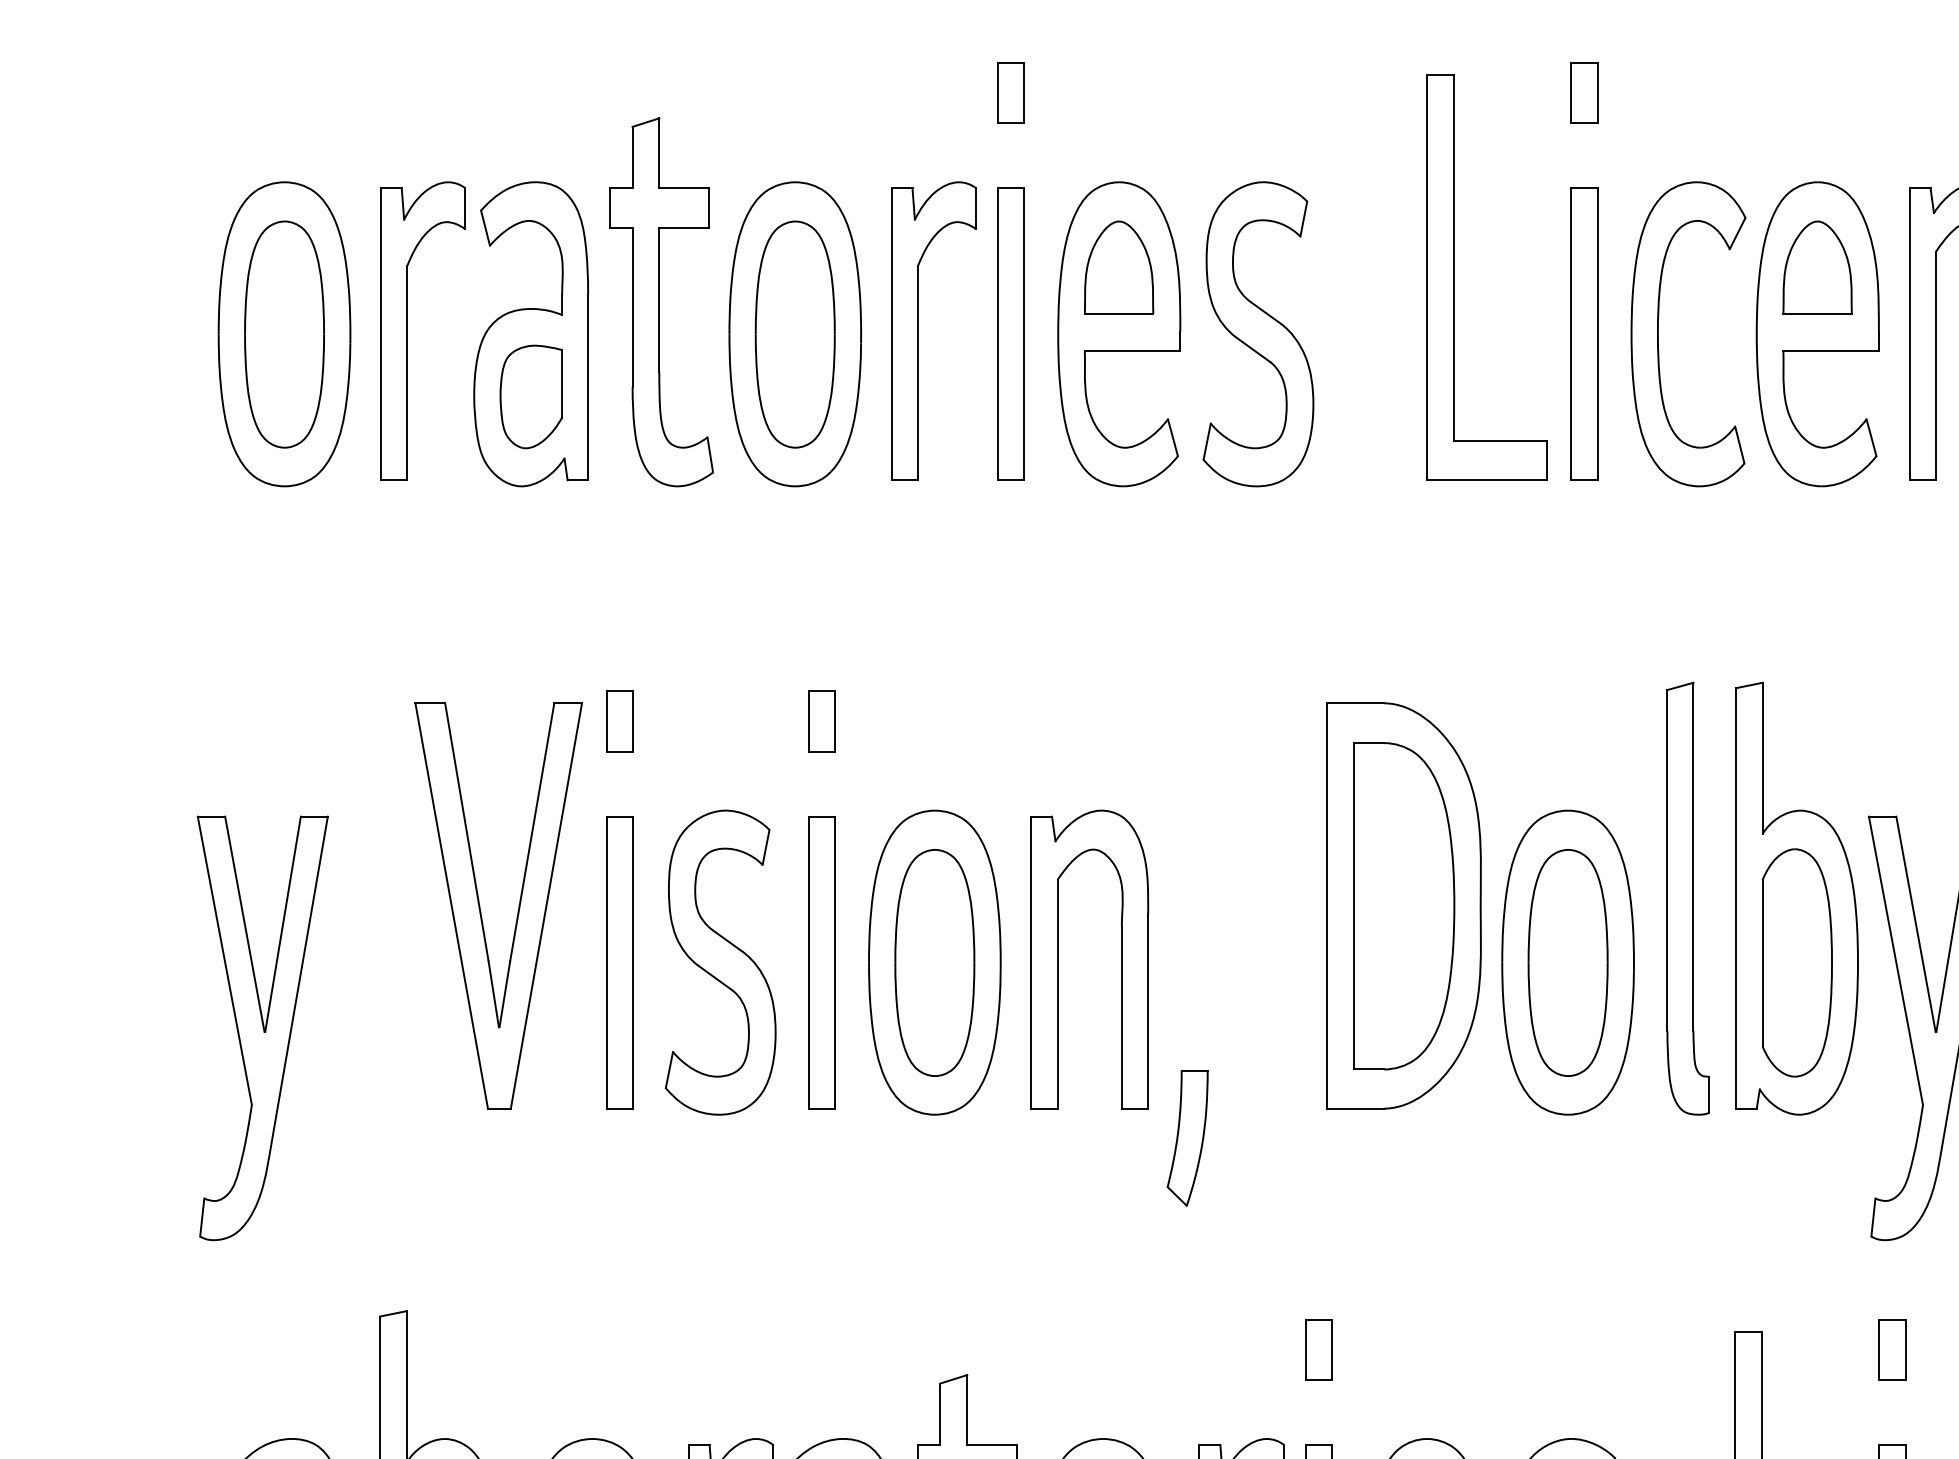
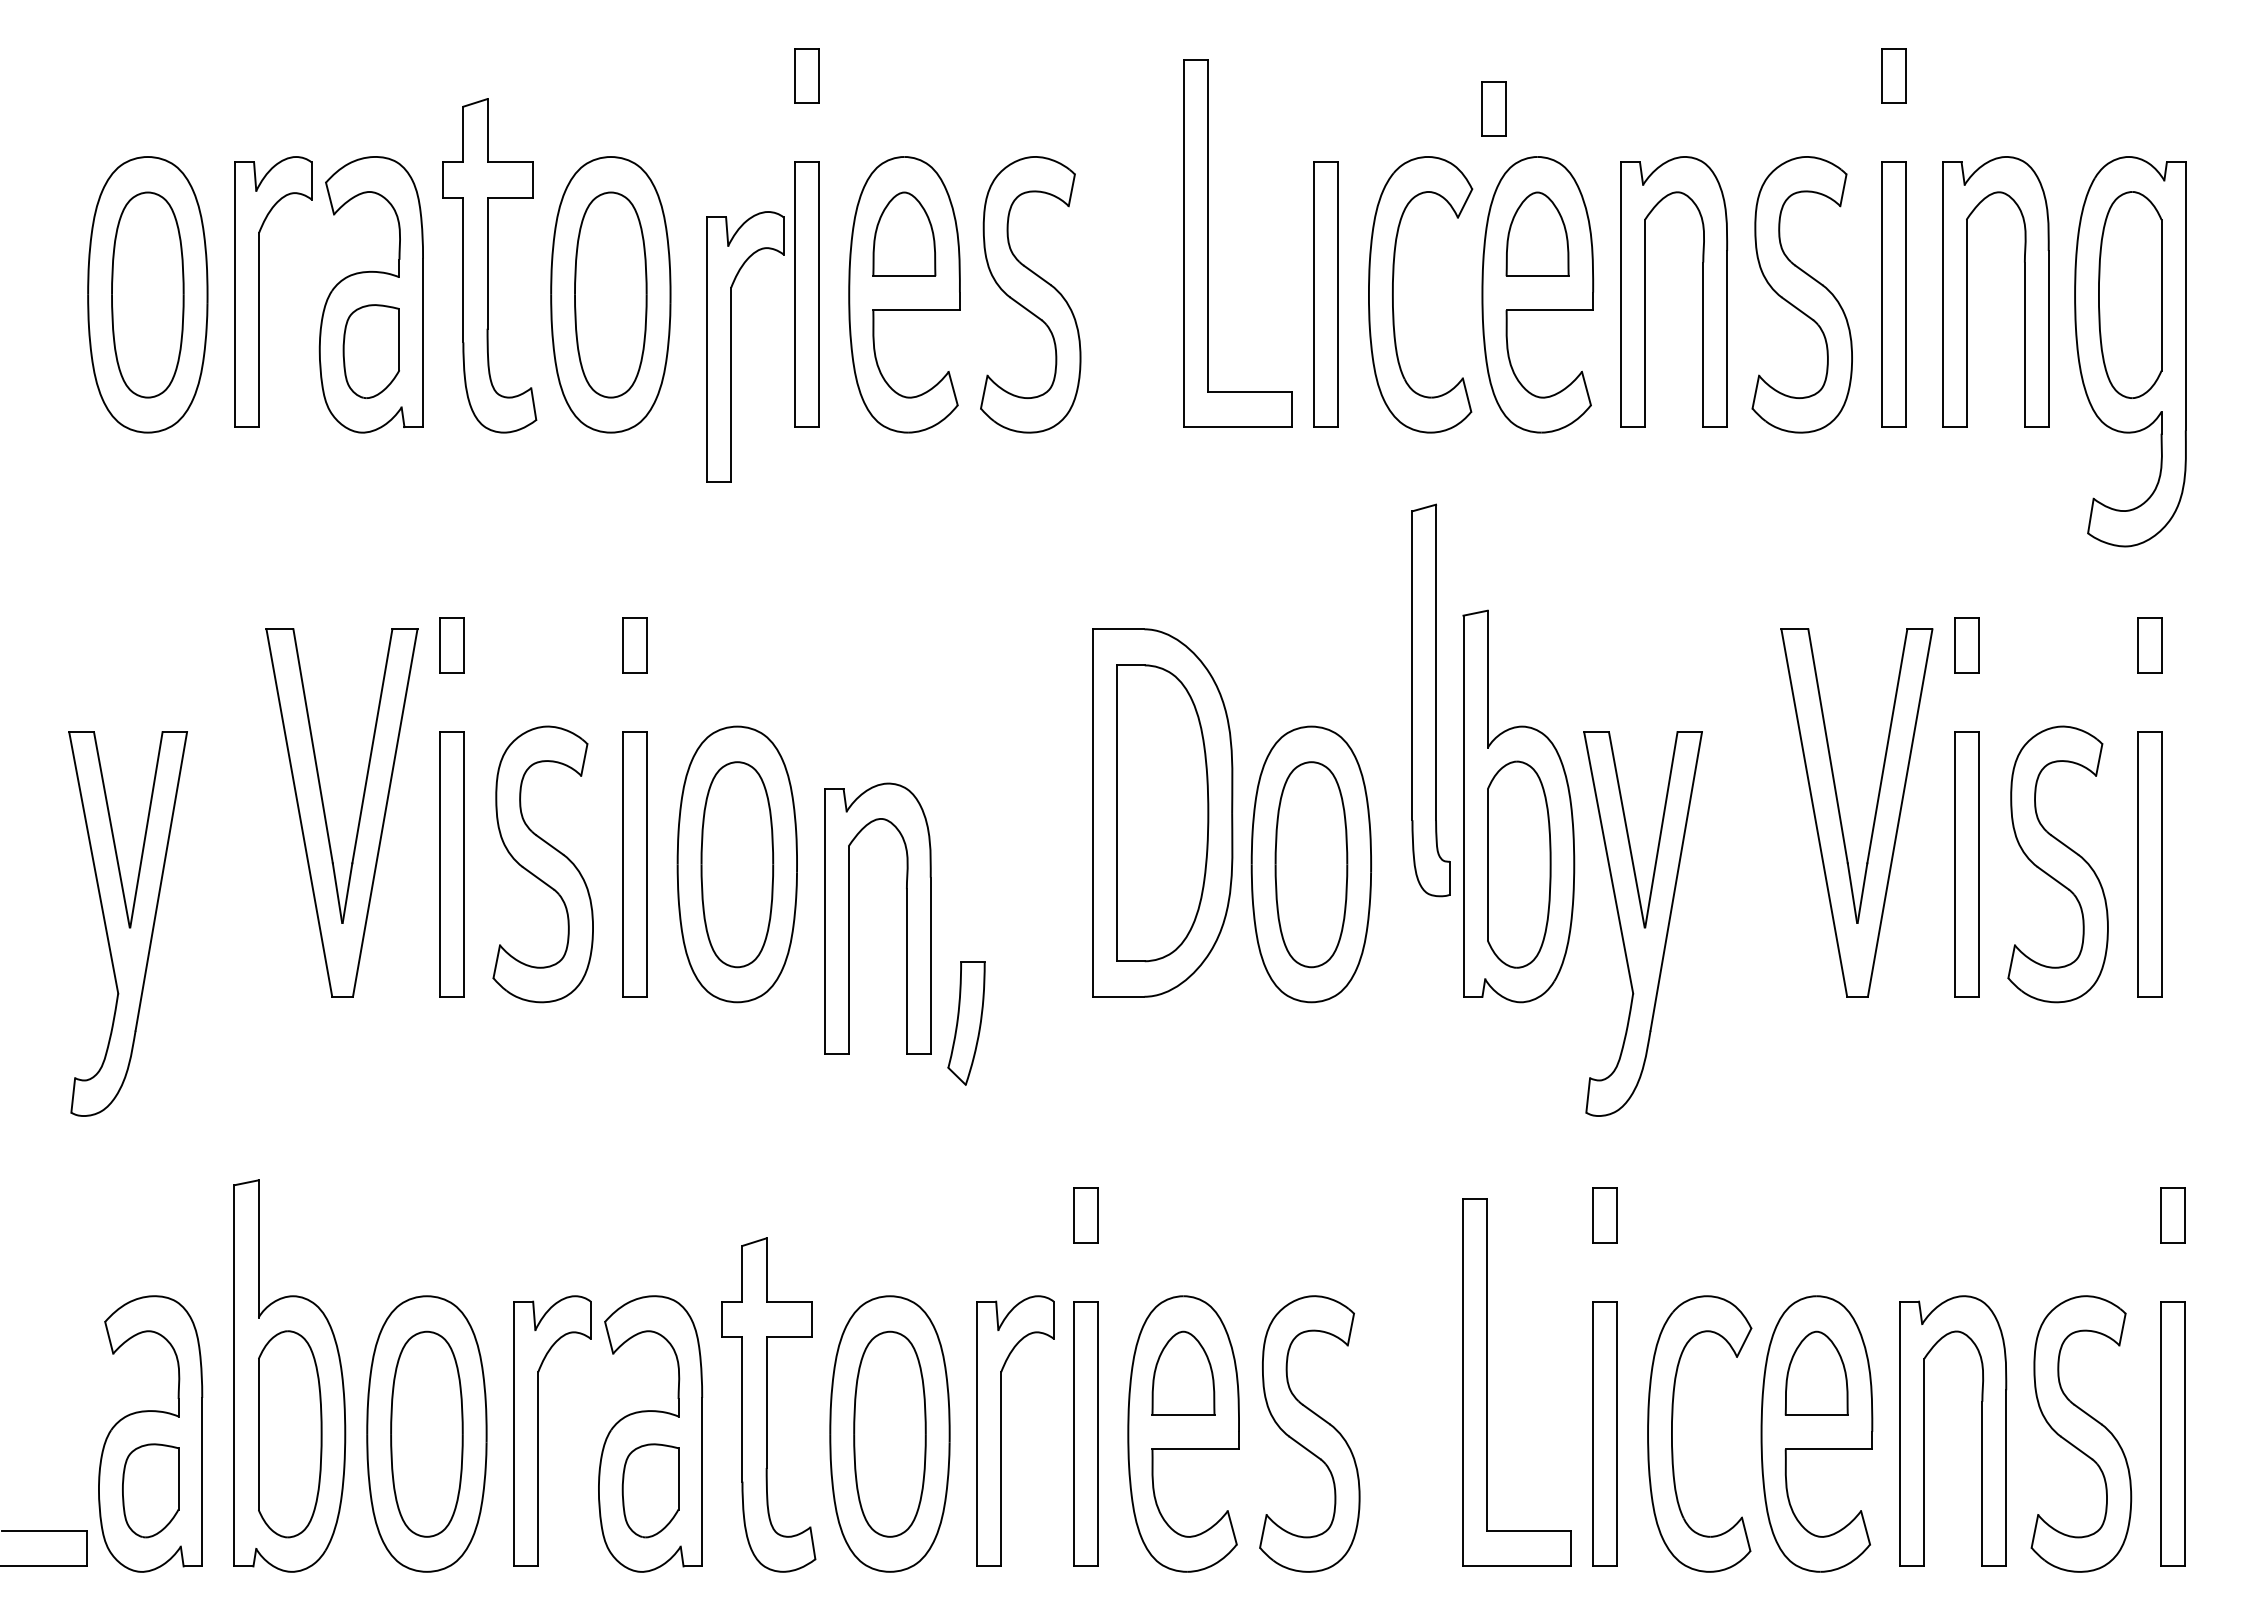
part: (1583, 92) -> (1493, 108), moved
part: (918, 330) -> (731, 346), moved
part: (1687, 898) -> (1430, 700), moved
part: (1058, 959) -> (849, 918), moved

